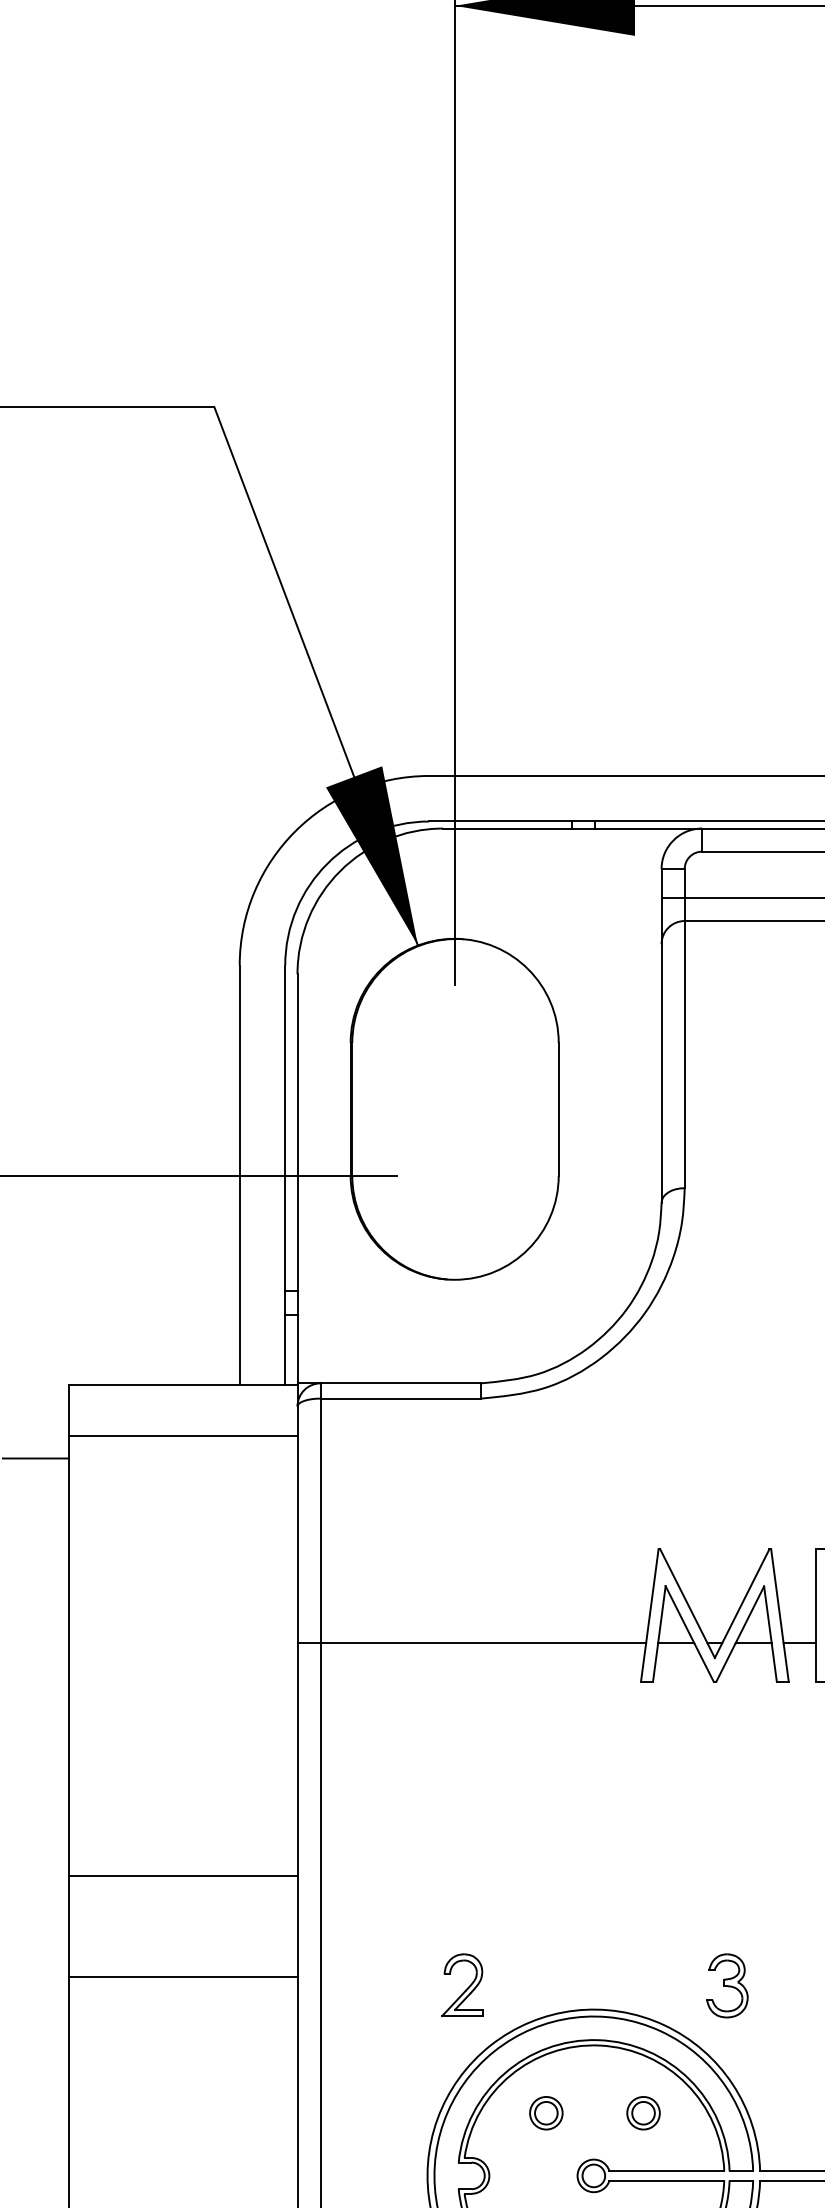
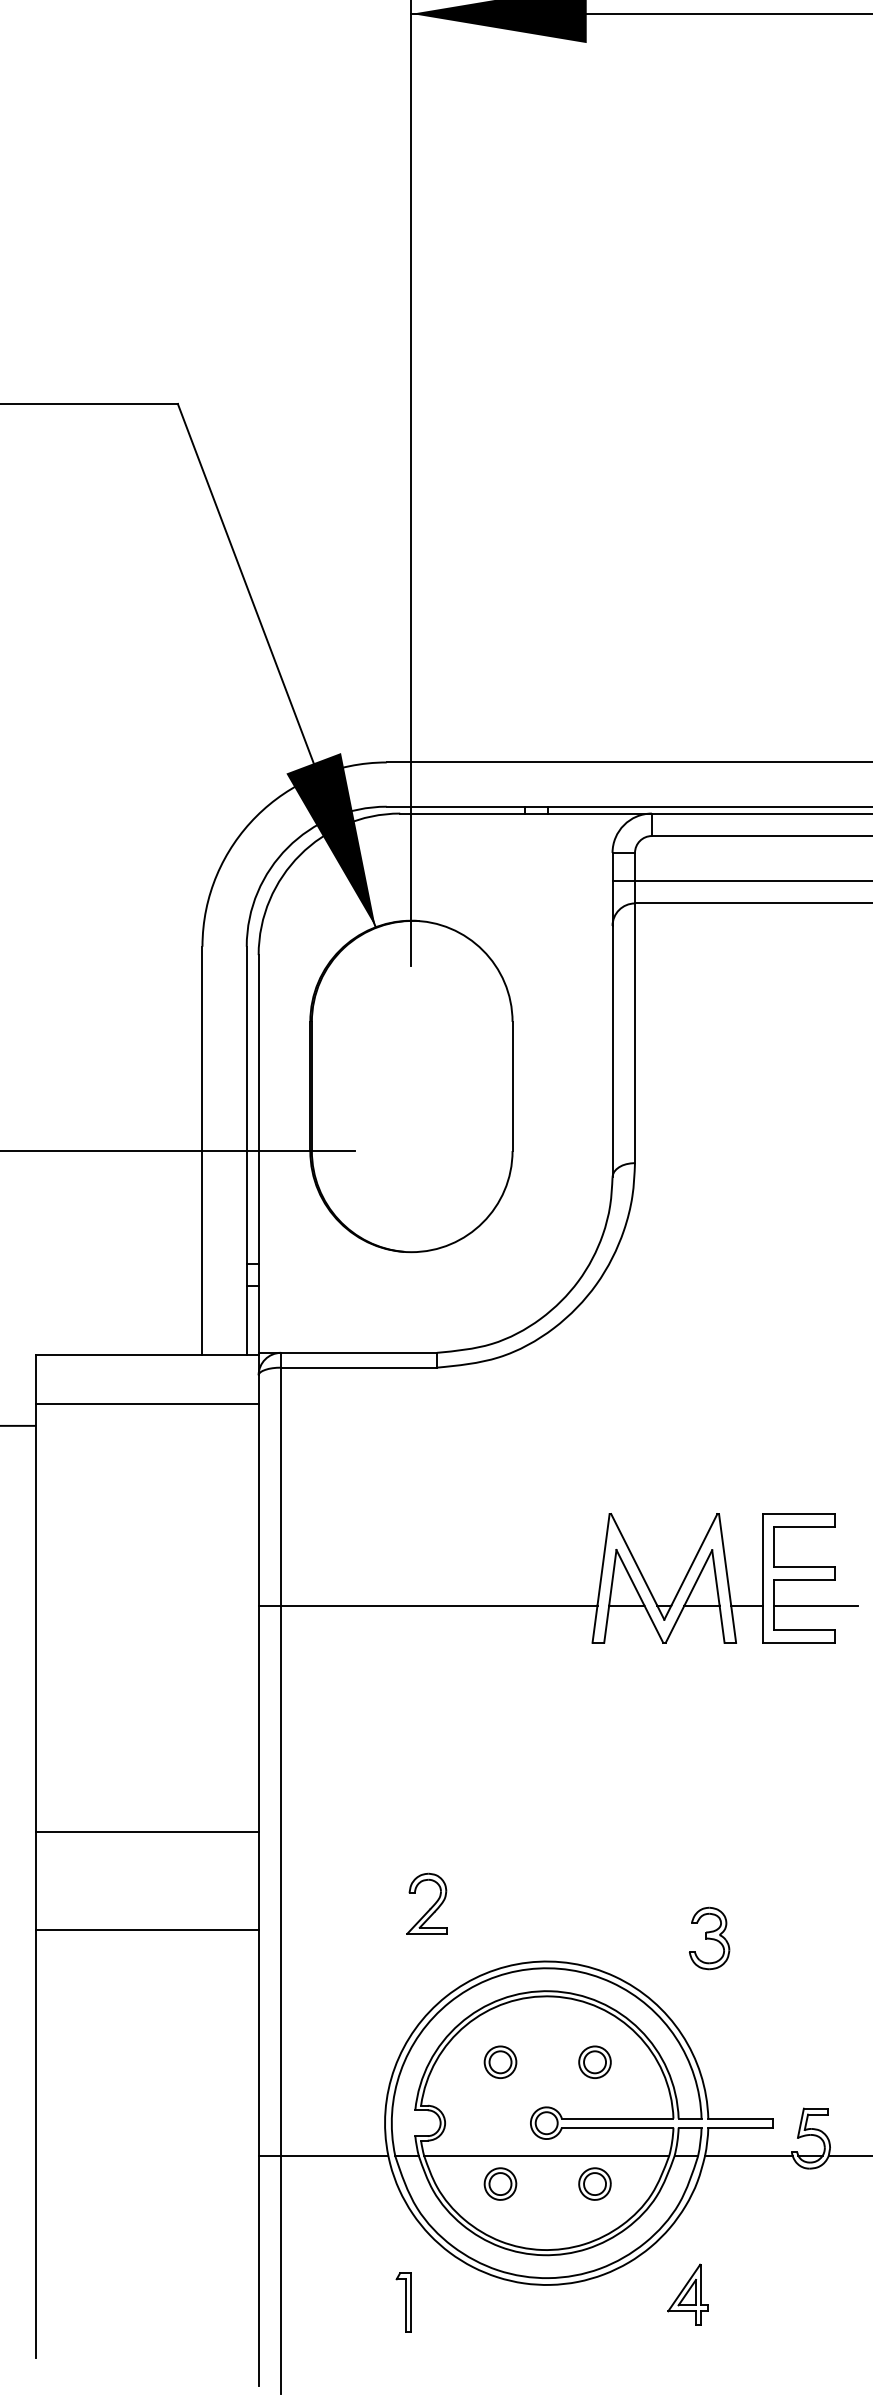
part: (461, 1984) -> (426, 1903), moved
part: (727, 1985) -> (709, 1938), moved

